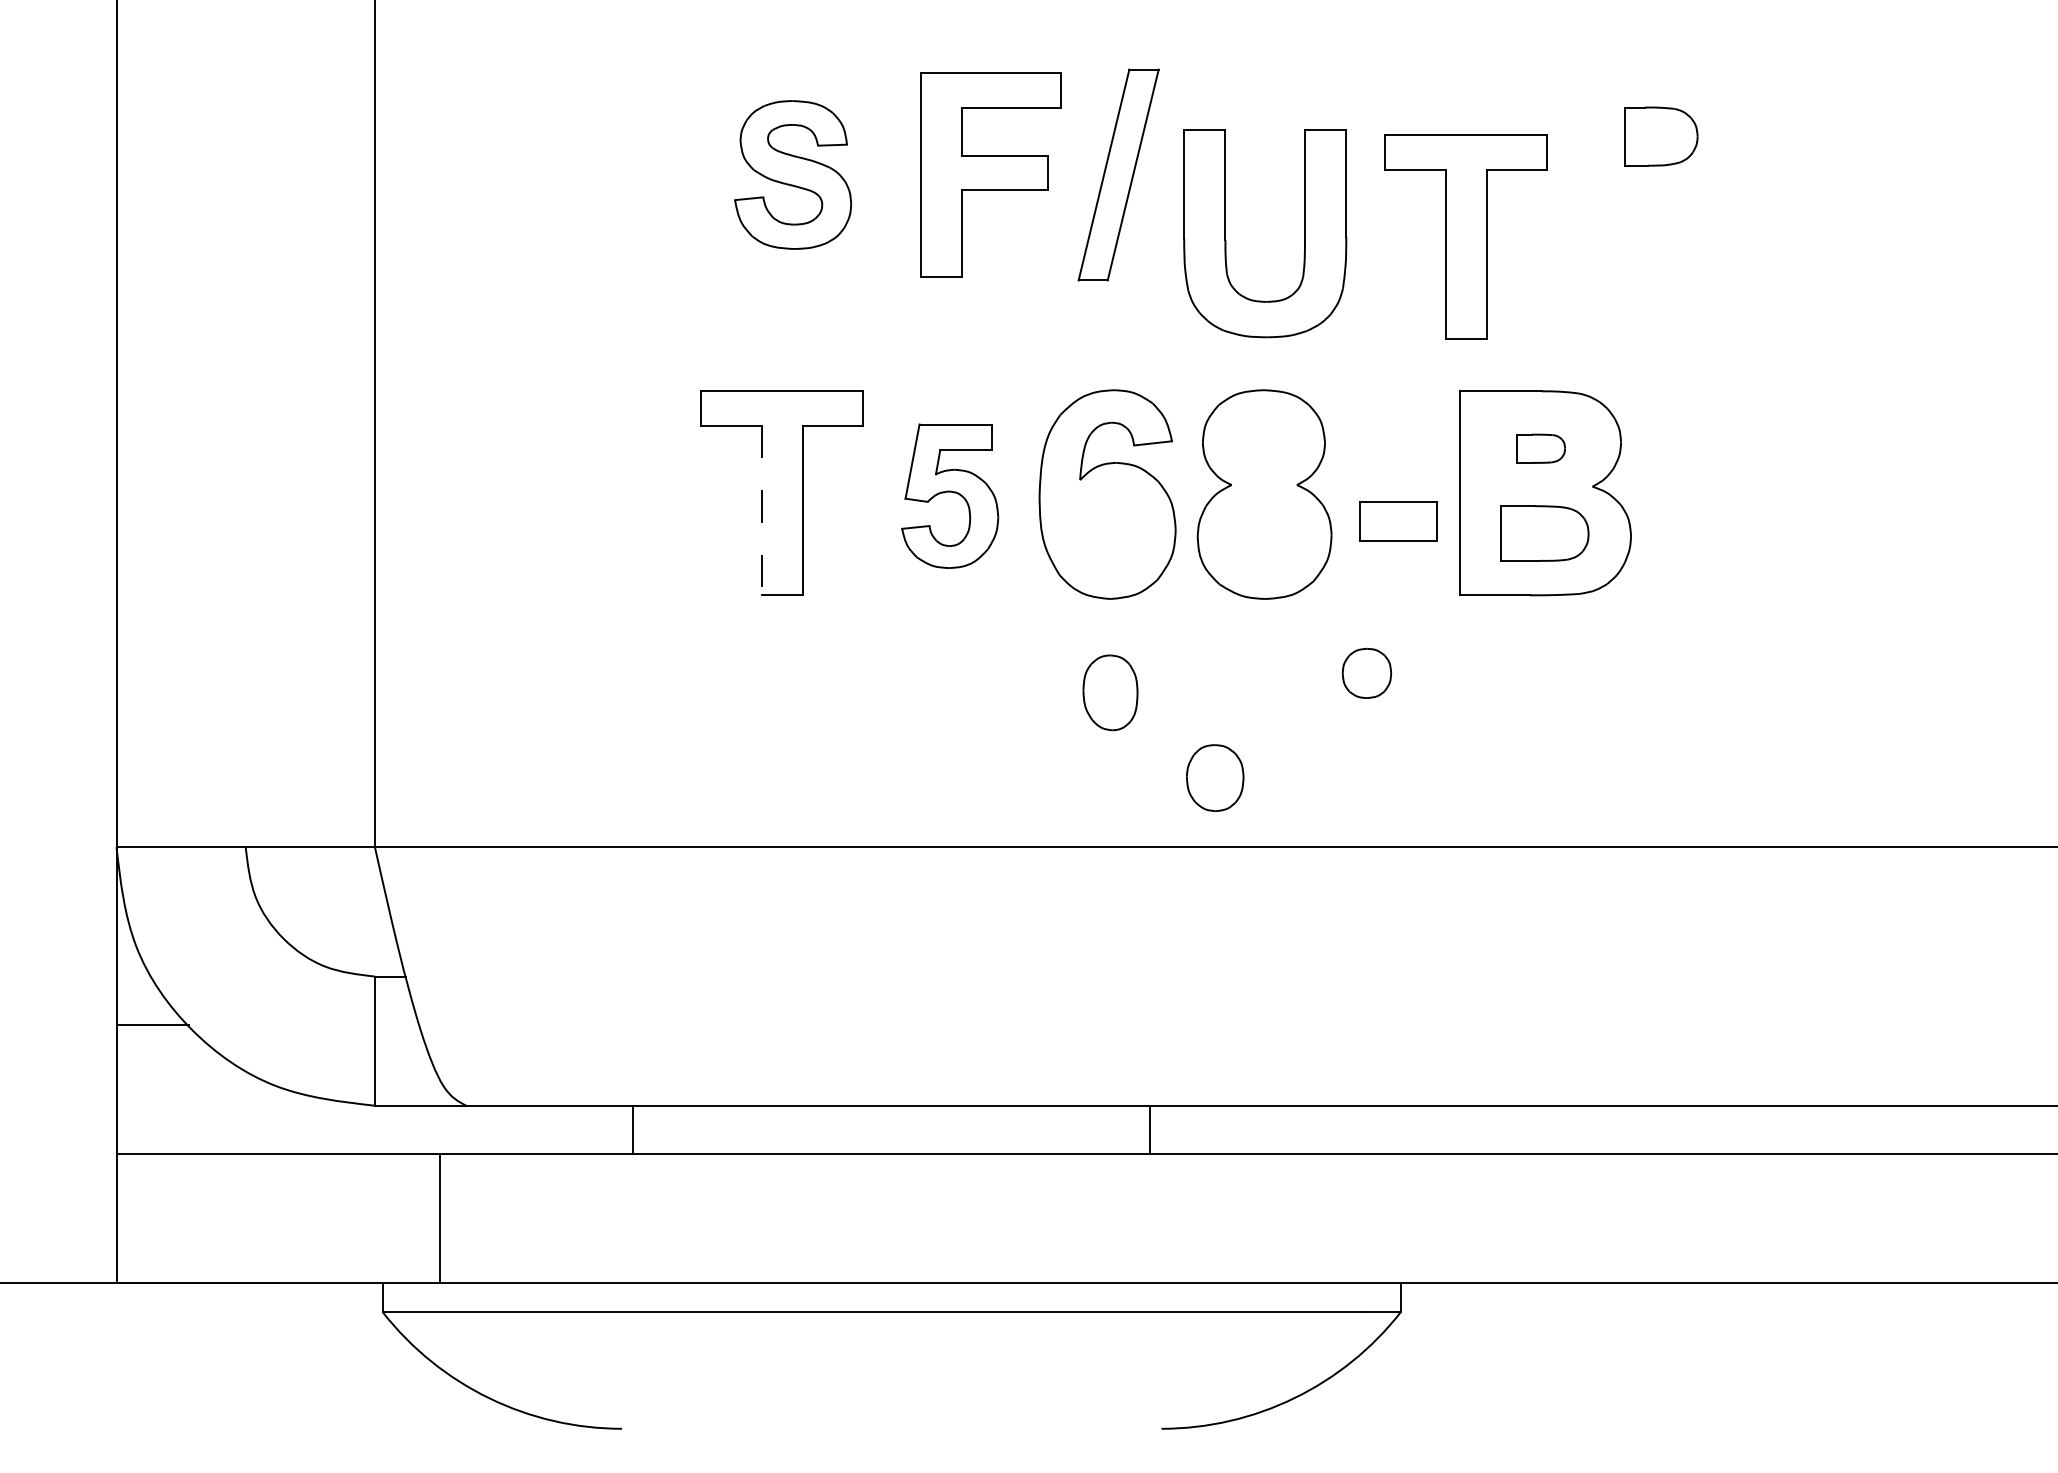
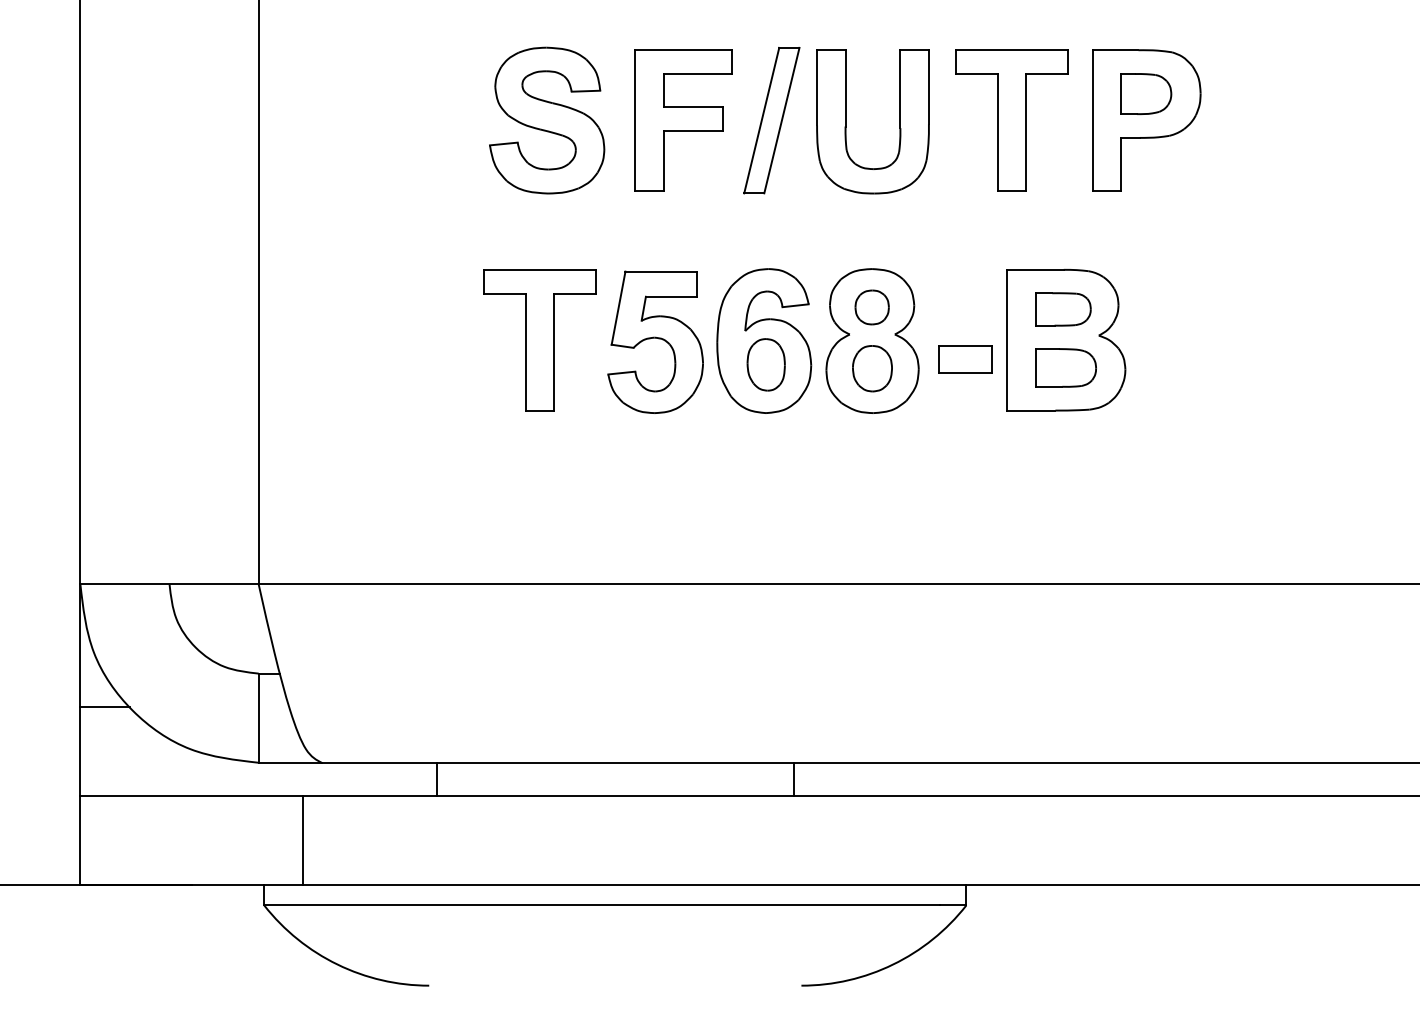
part: (793, 174) -> (547, 120), size x1.43
part: (1661, 174) -> (1146, 120), added
part: (1226, 232) -> (846, 121), moved
part: (1465, 237) -> (1011, 120), moved
part: (1541, 448) -> (1063, 309), size x1.67
part: (950, 495) -> (655, 341), size x1.43
line: (761, 511) -> (525, 352), dashed -> solid
part: (1365, 673) -> (871, 307), moved
part: (1109, 692) -> (765, 364), moved
part: (1215, 777) -> (872, 368), moved

